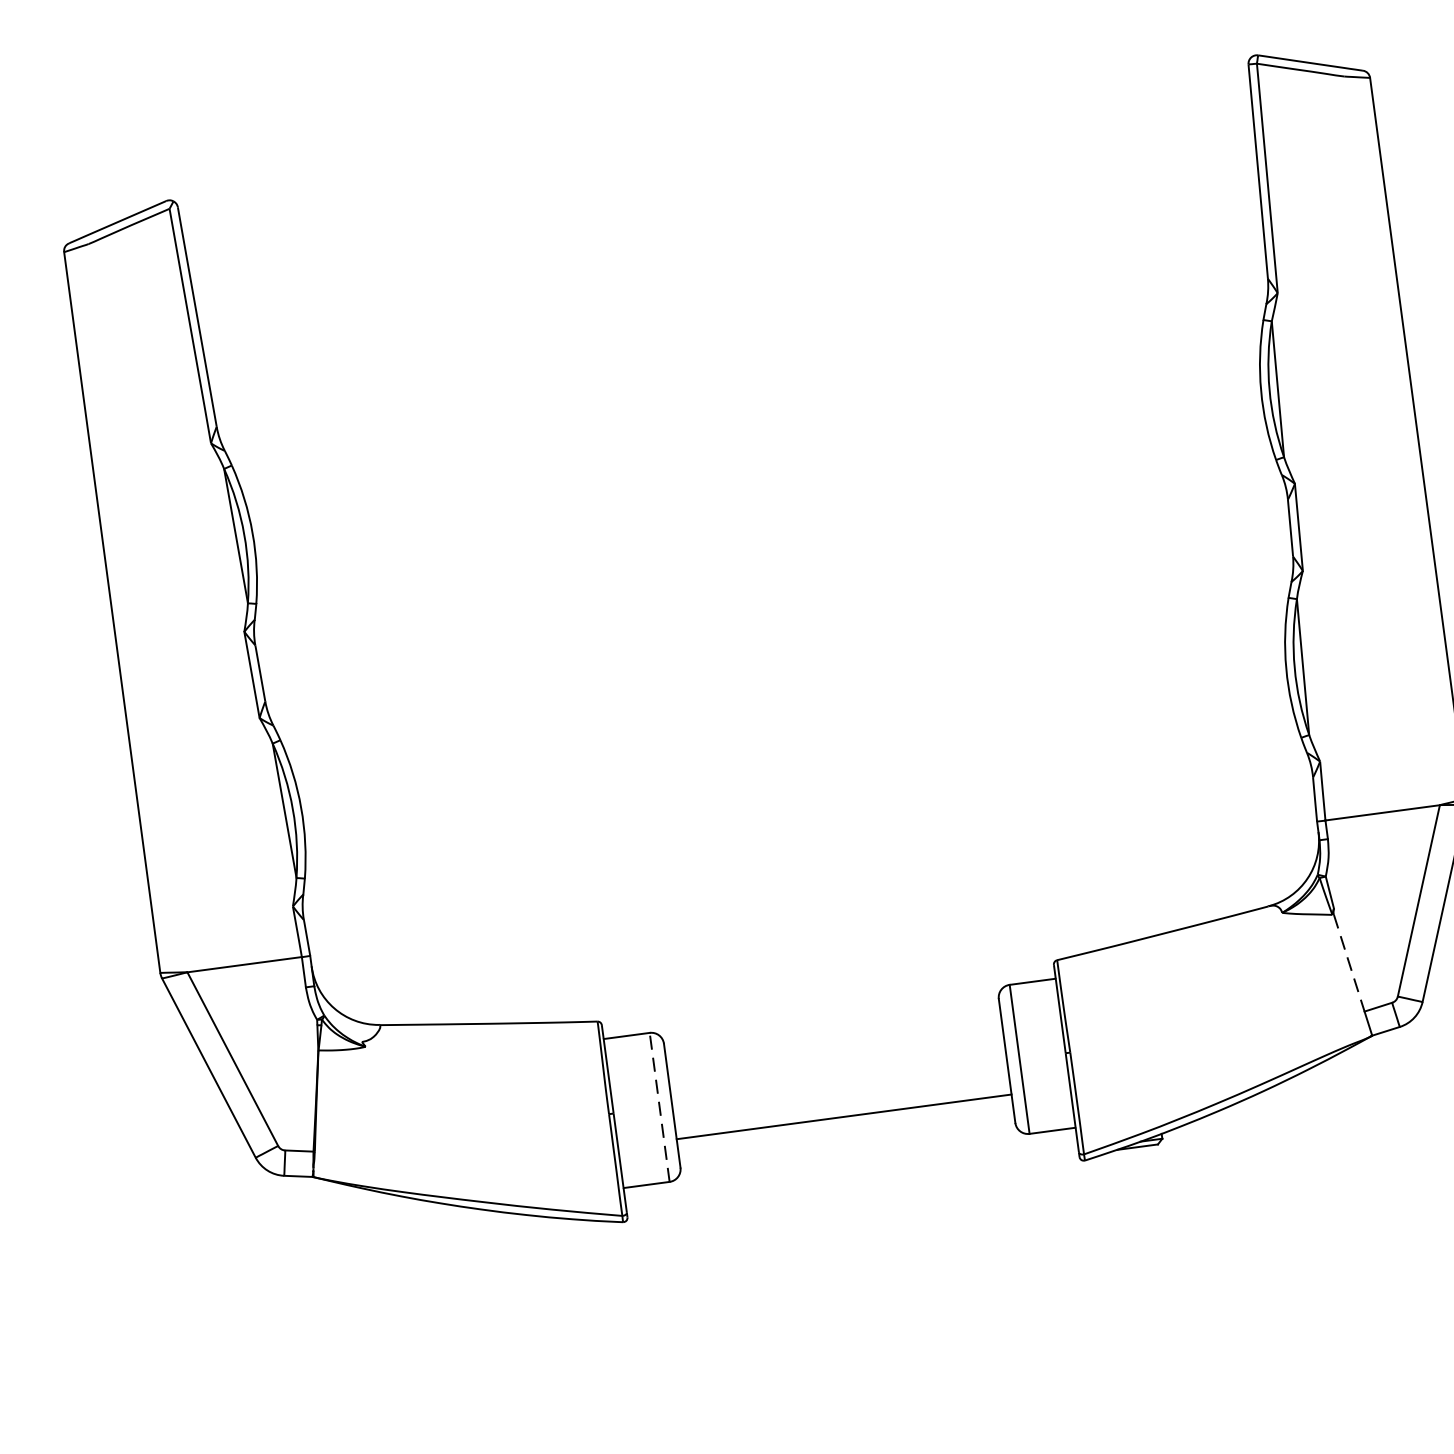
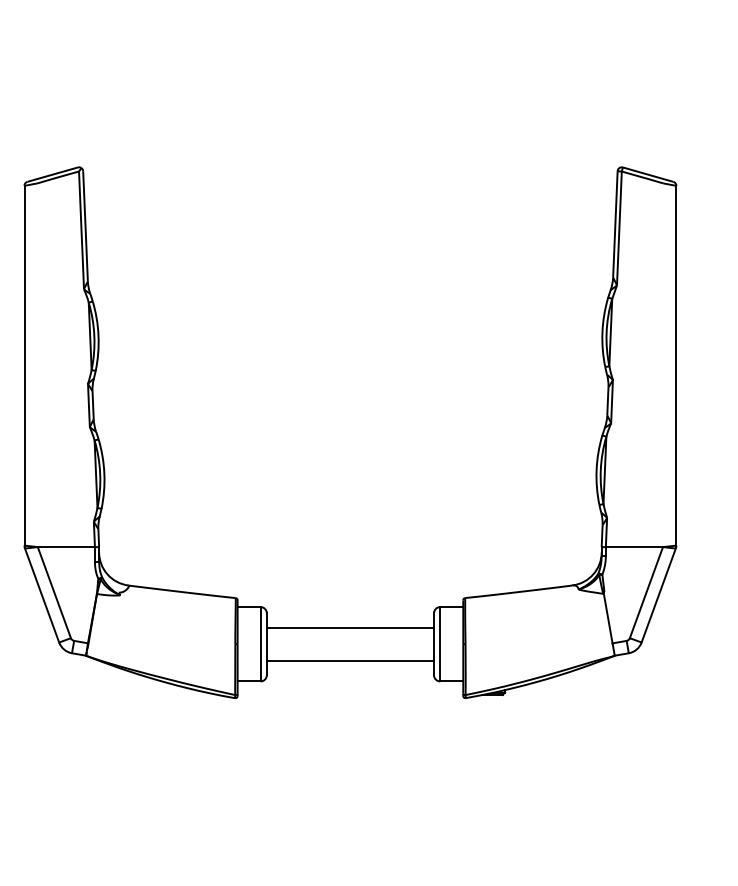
line: (1350, 964) -> (608, 619), dashed -> solid
line: (835, 1049) -> (350, 627), added
line: (659, 1105) -> (260, 643), dashed -> solid

